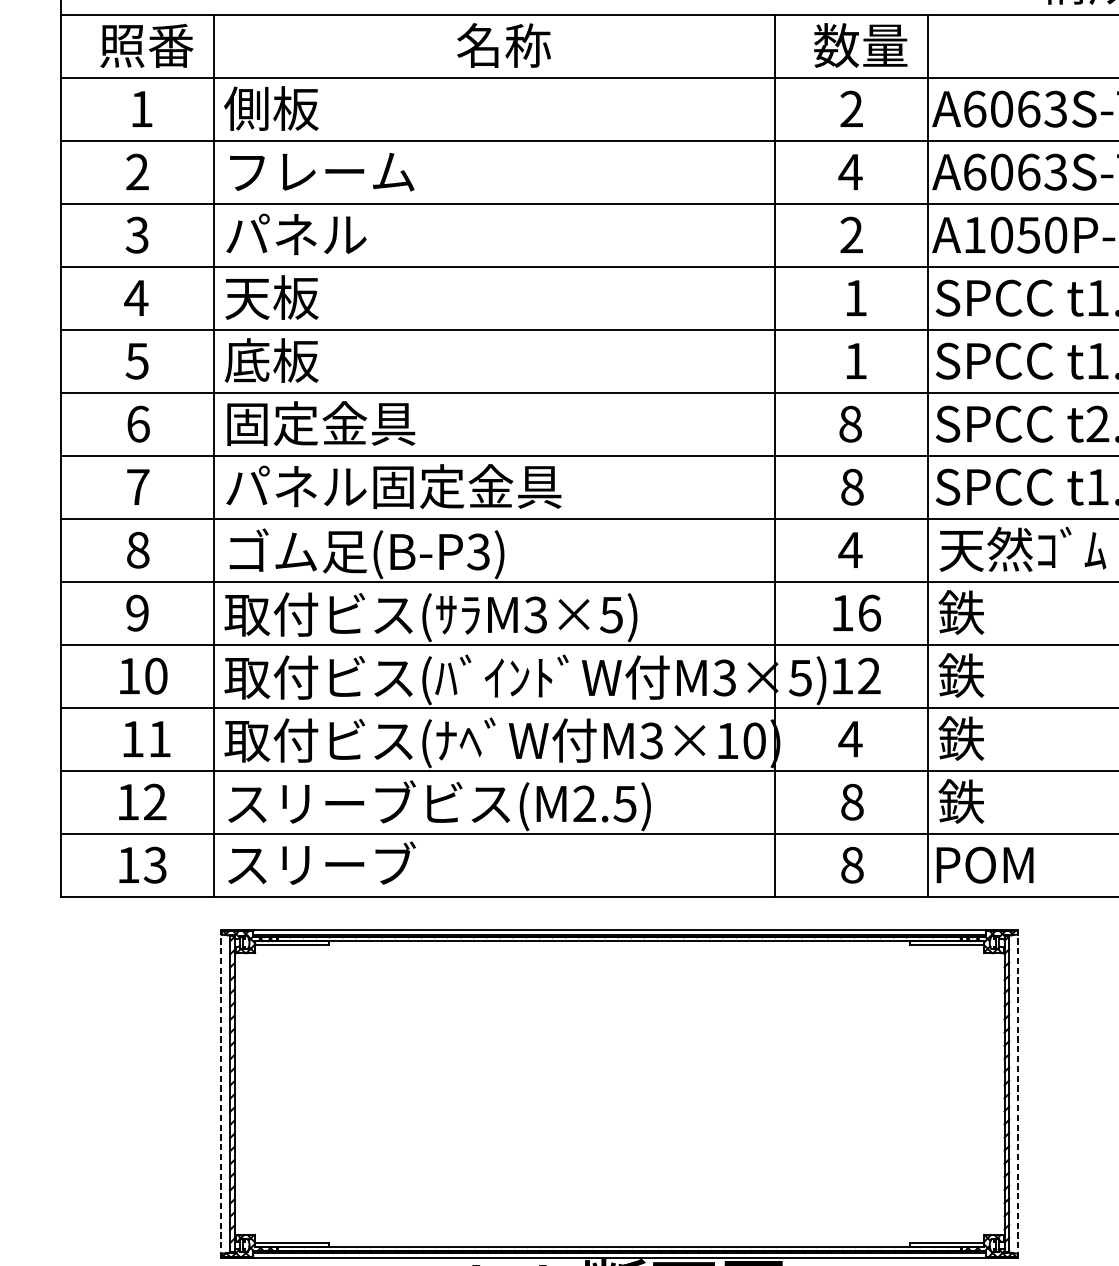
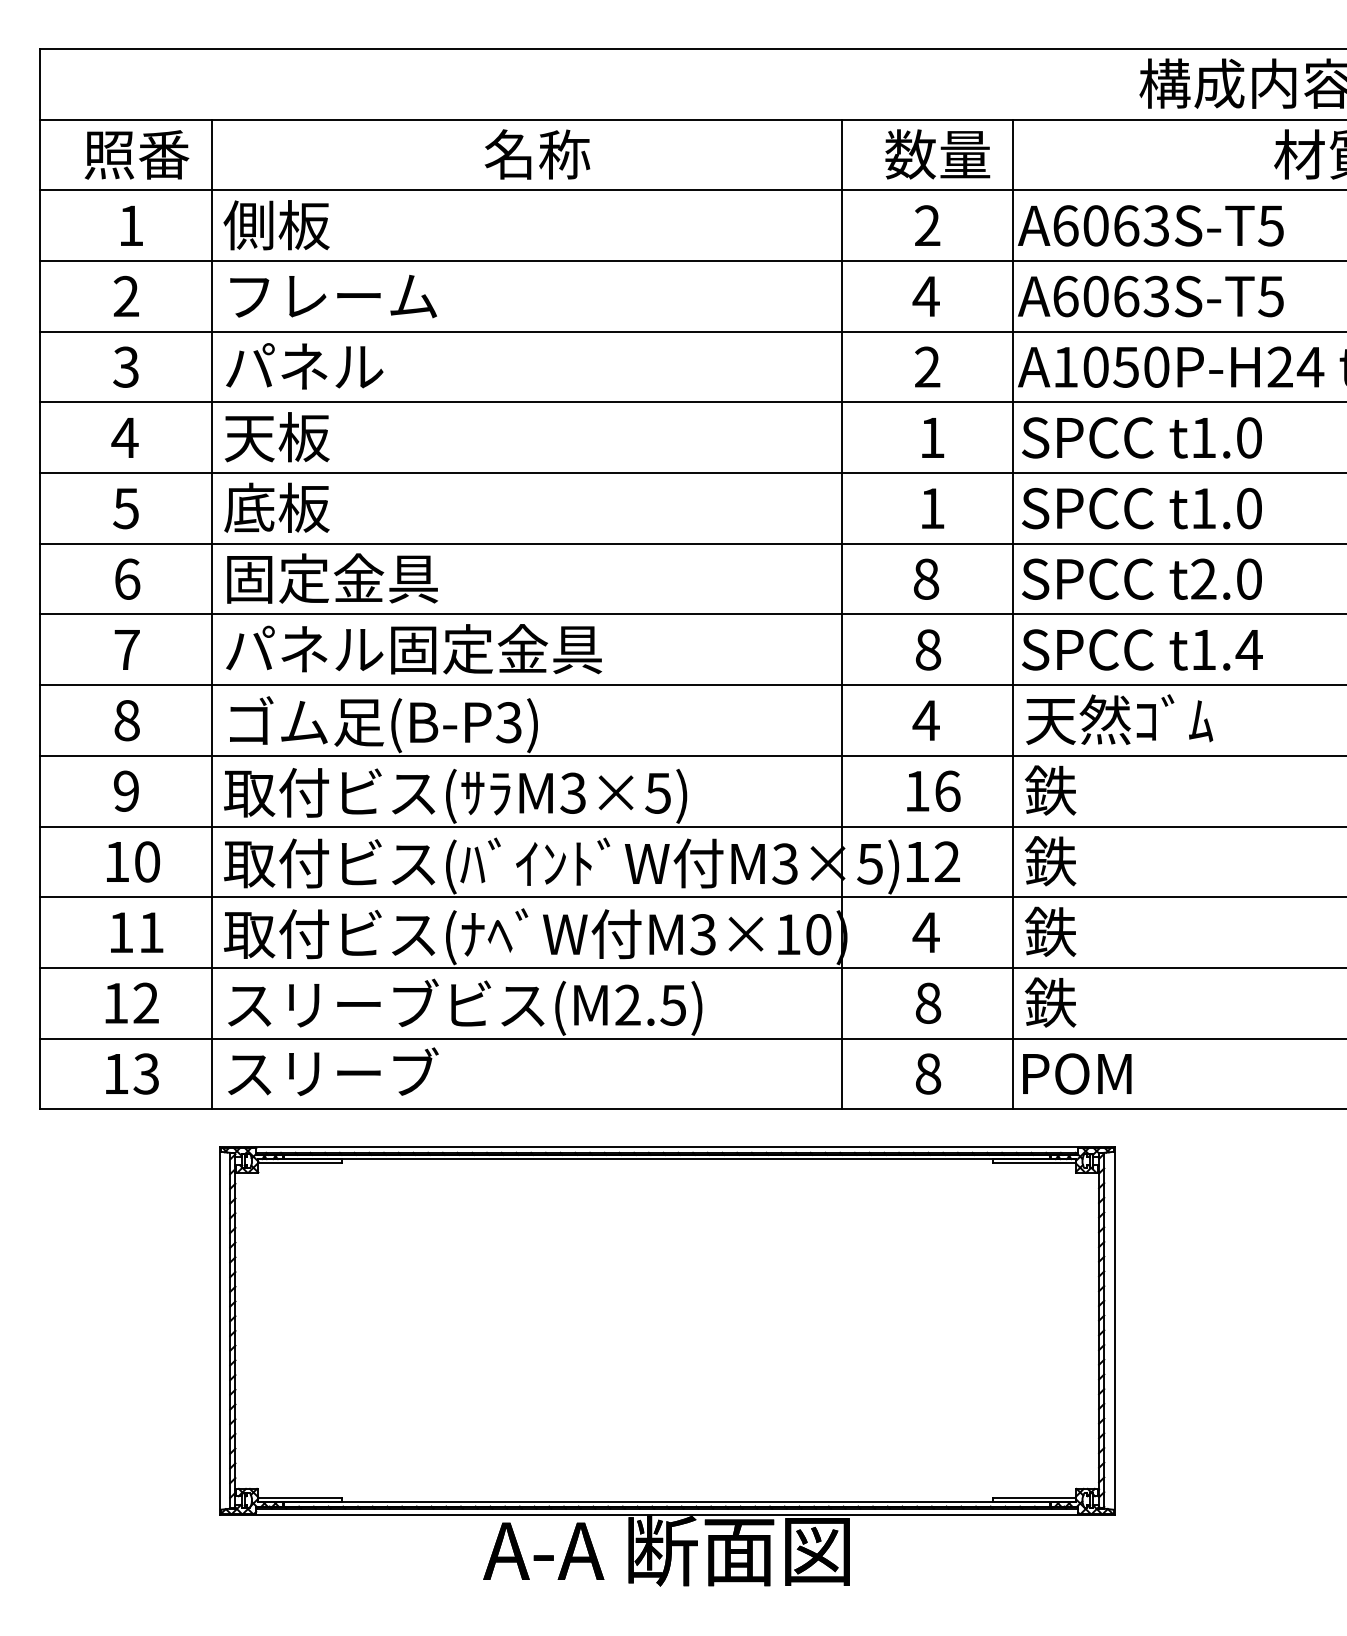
line: (220, 1093) -> (219, 1330), dashed -> solid
line: (1018, 1093) -> (1114, 1330), dashed -> solid

